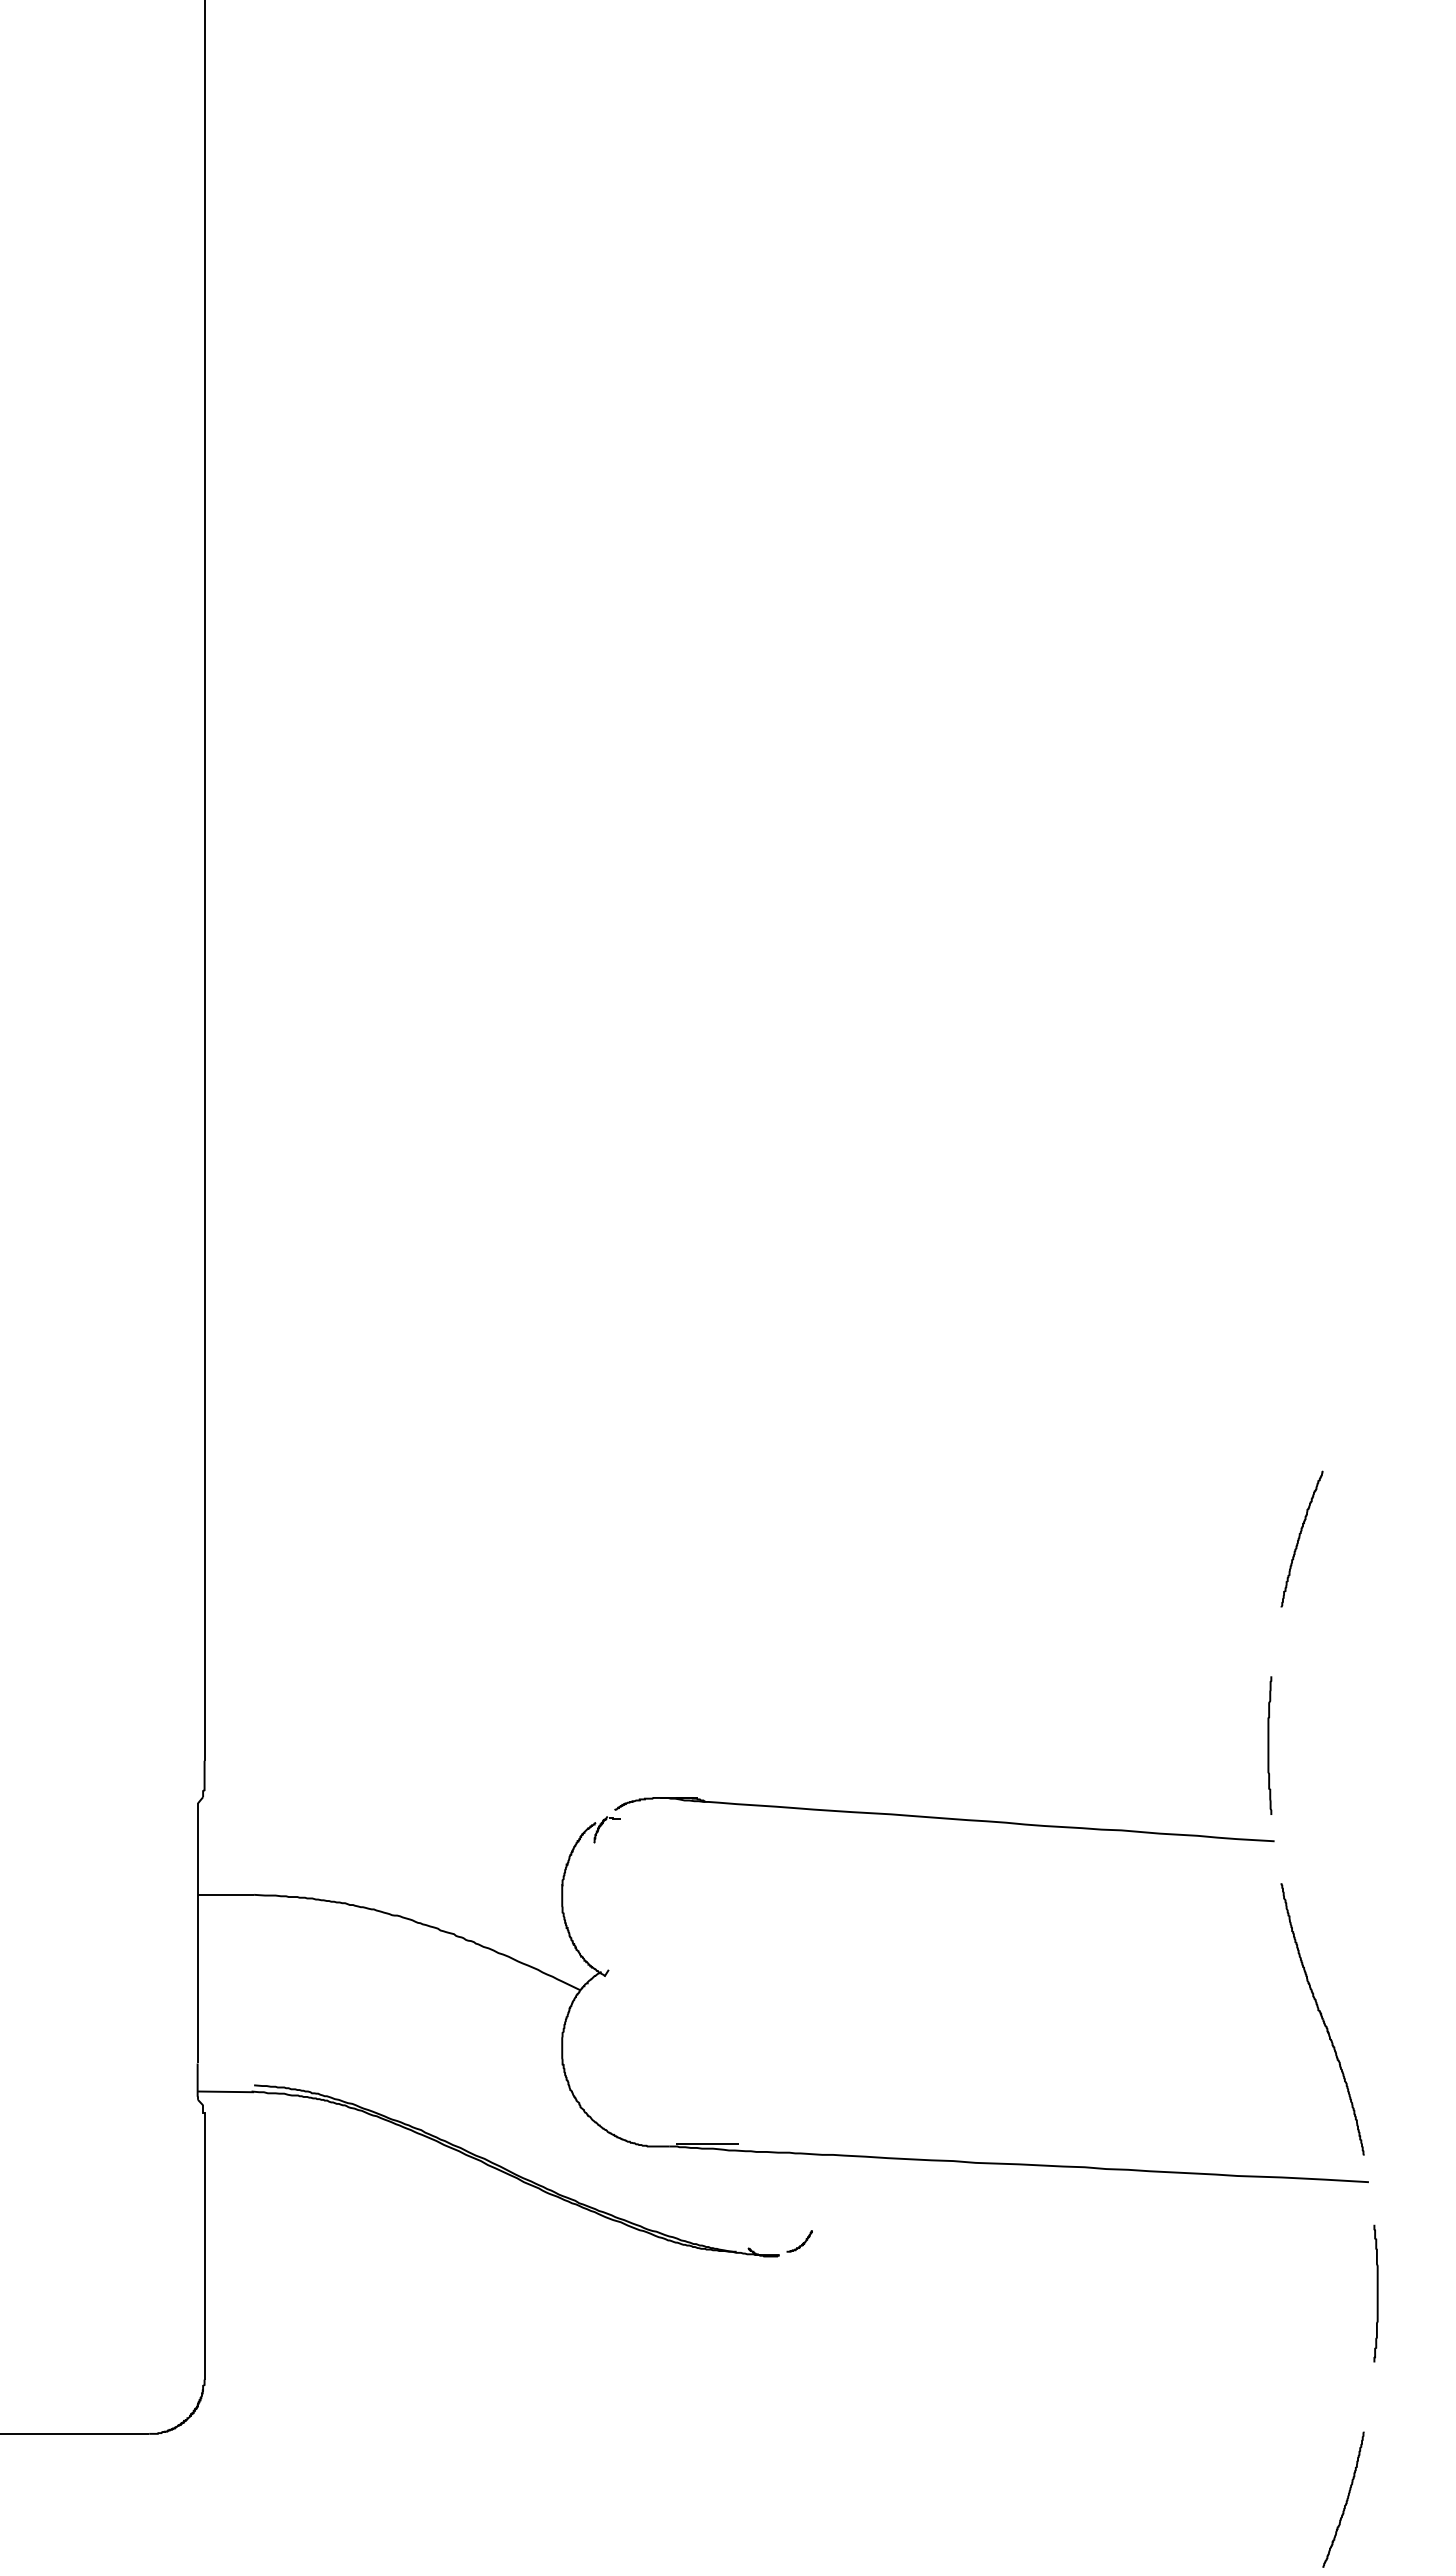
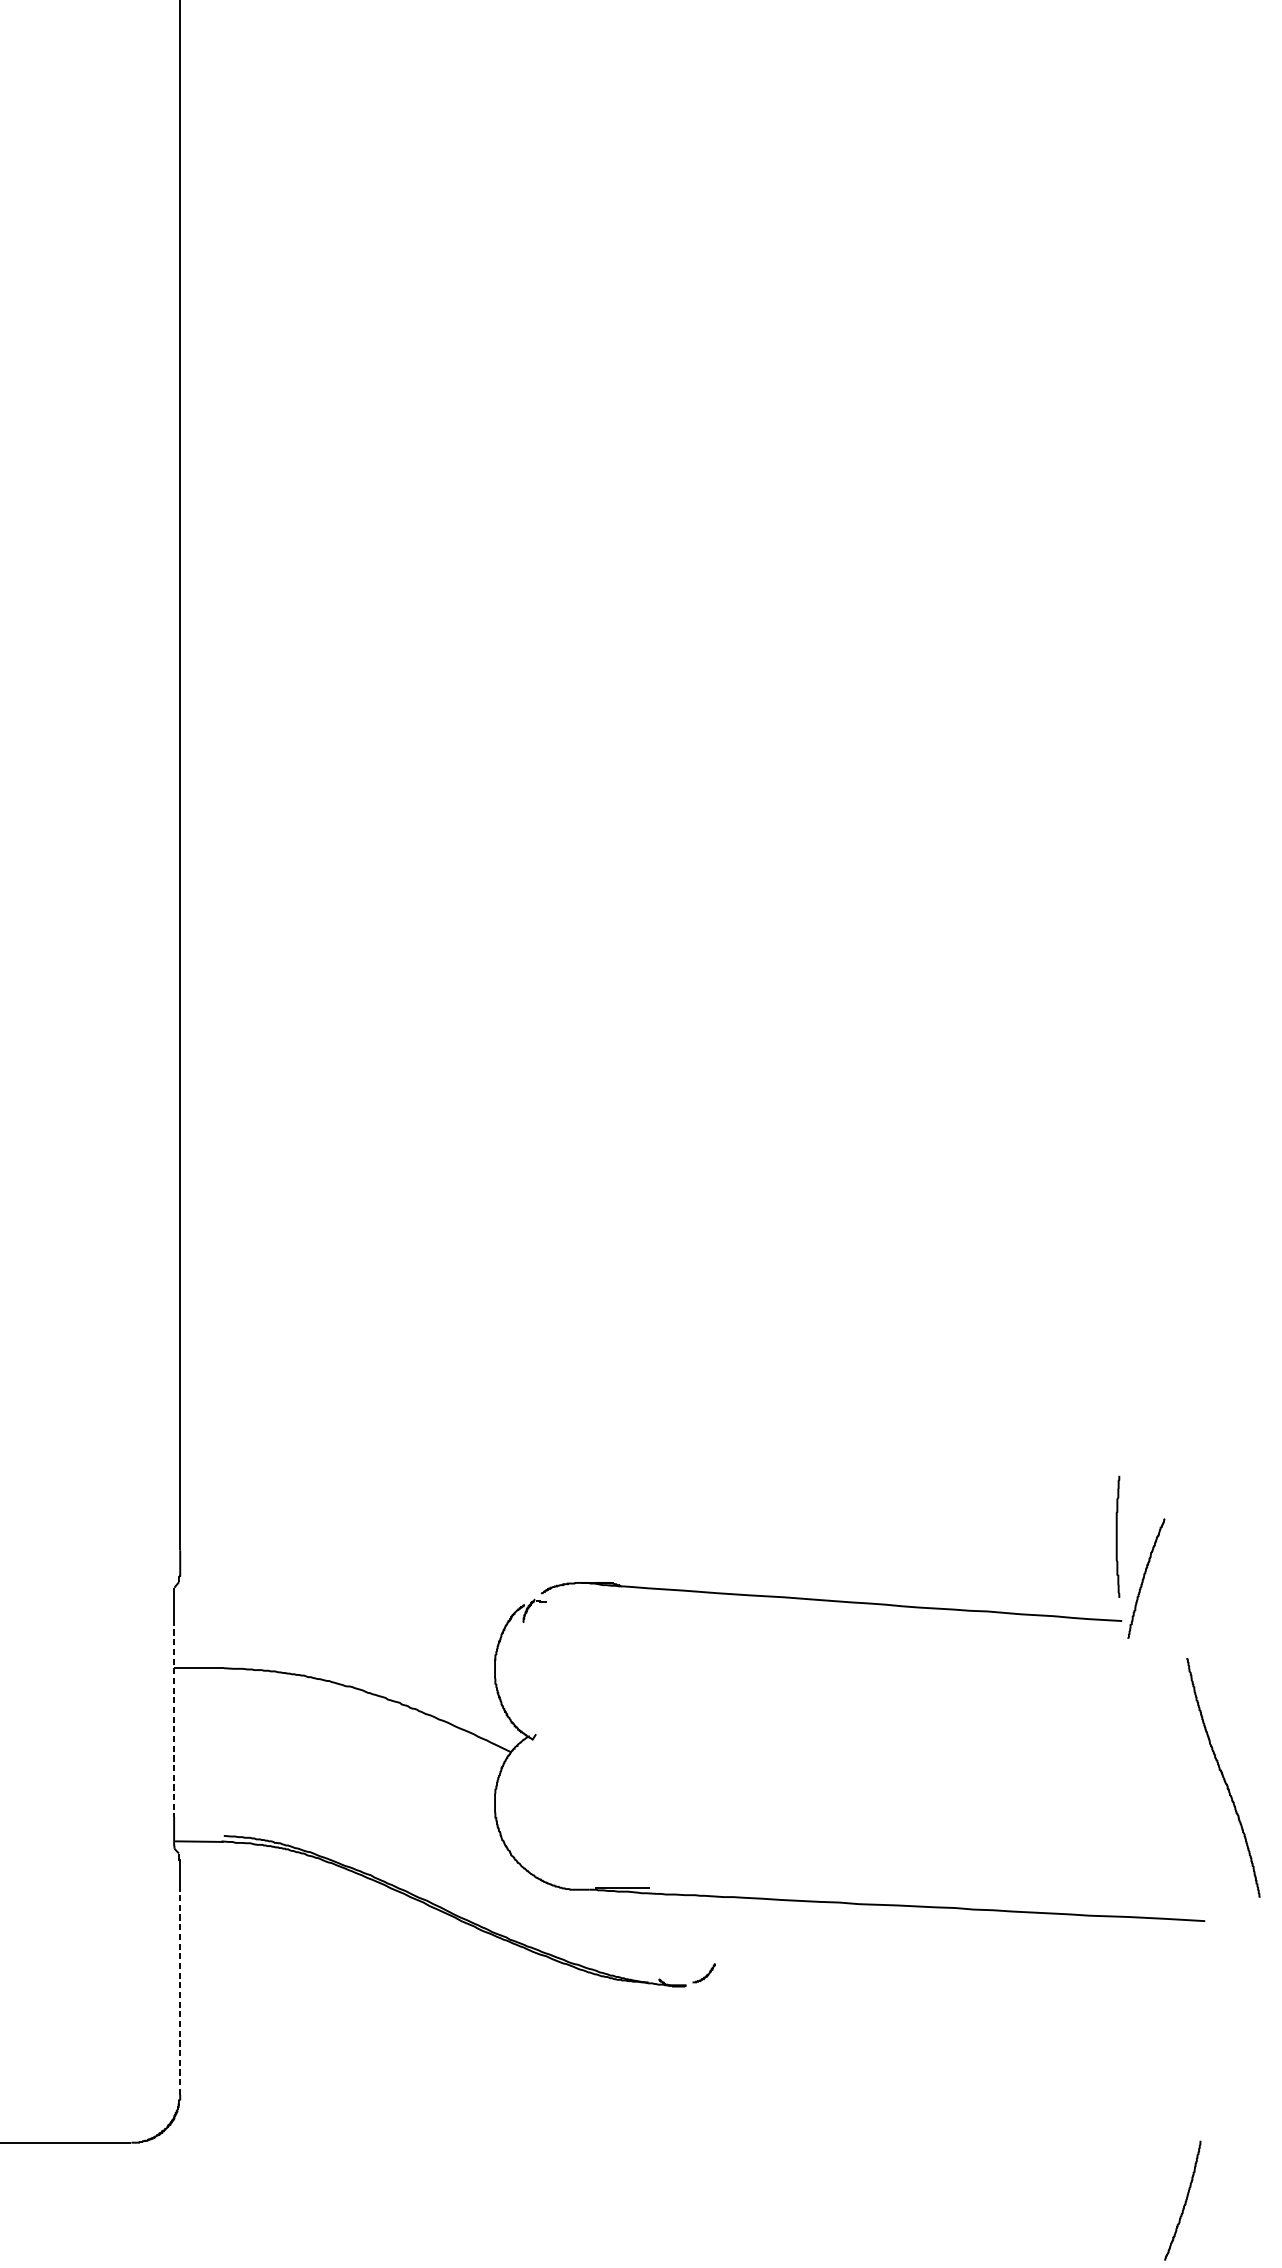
curve: (1300, 1538) -> (1144, 1578), moved
line: (197, 1951) -> (174, 1718), solid -> dashed
part: (1322, 2019) -> (1223, 1777), moved
line: (204, 2260) -> (180, 1990), solid -> dashed
curve: (1376, 2293) -> (1211, 2019), removed

